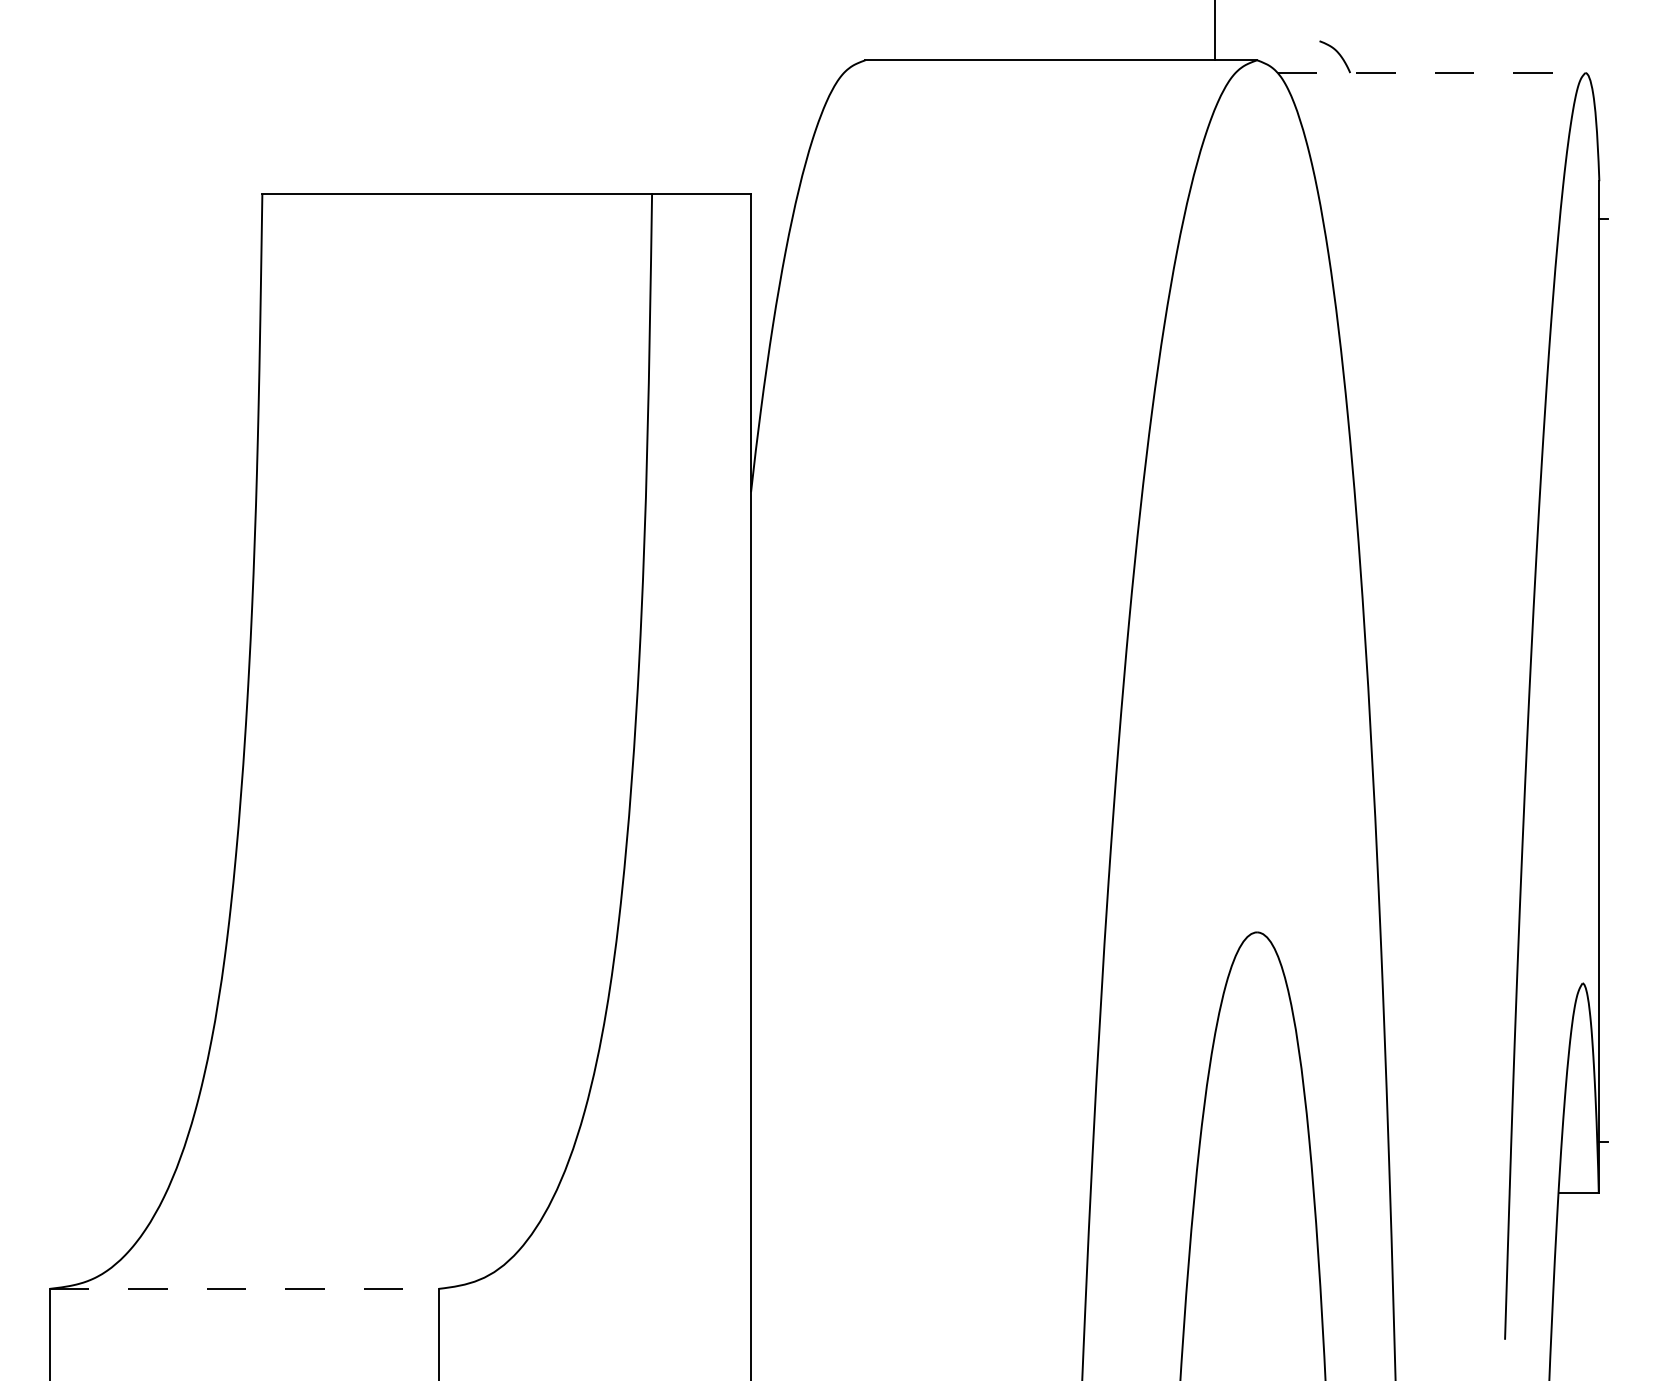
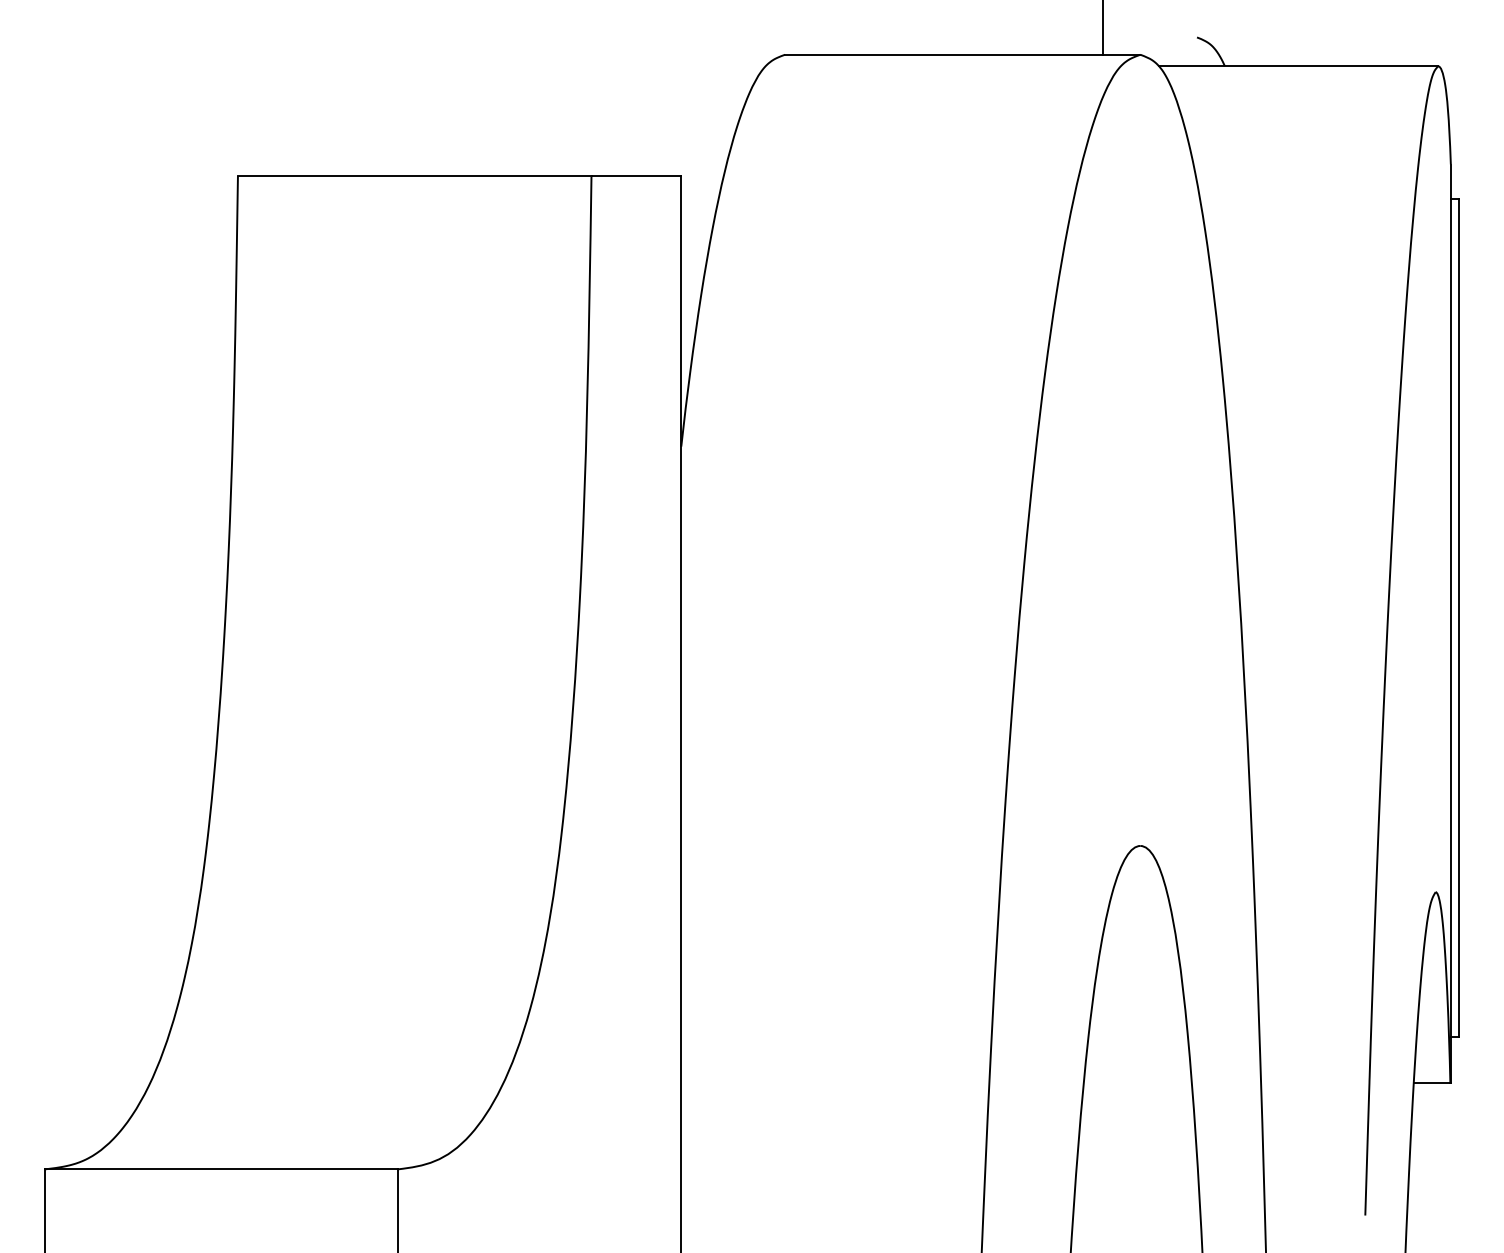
line: (1431, 73) -> (1298, 66), dashed -> solid
line: (1607, 680) -> (1458, 617), added
line: (245, 1289) -> (222, 1169), dashed -> solid

